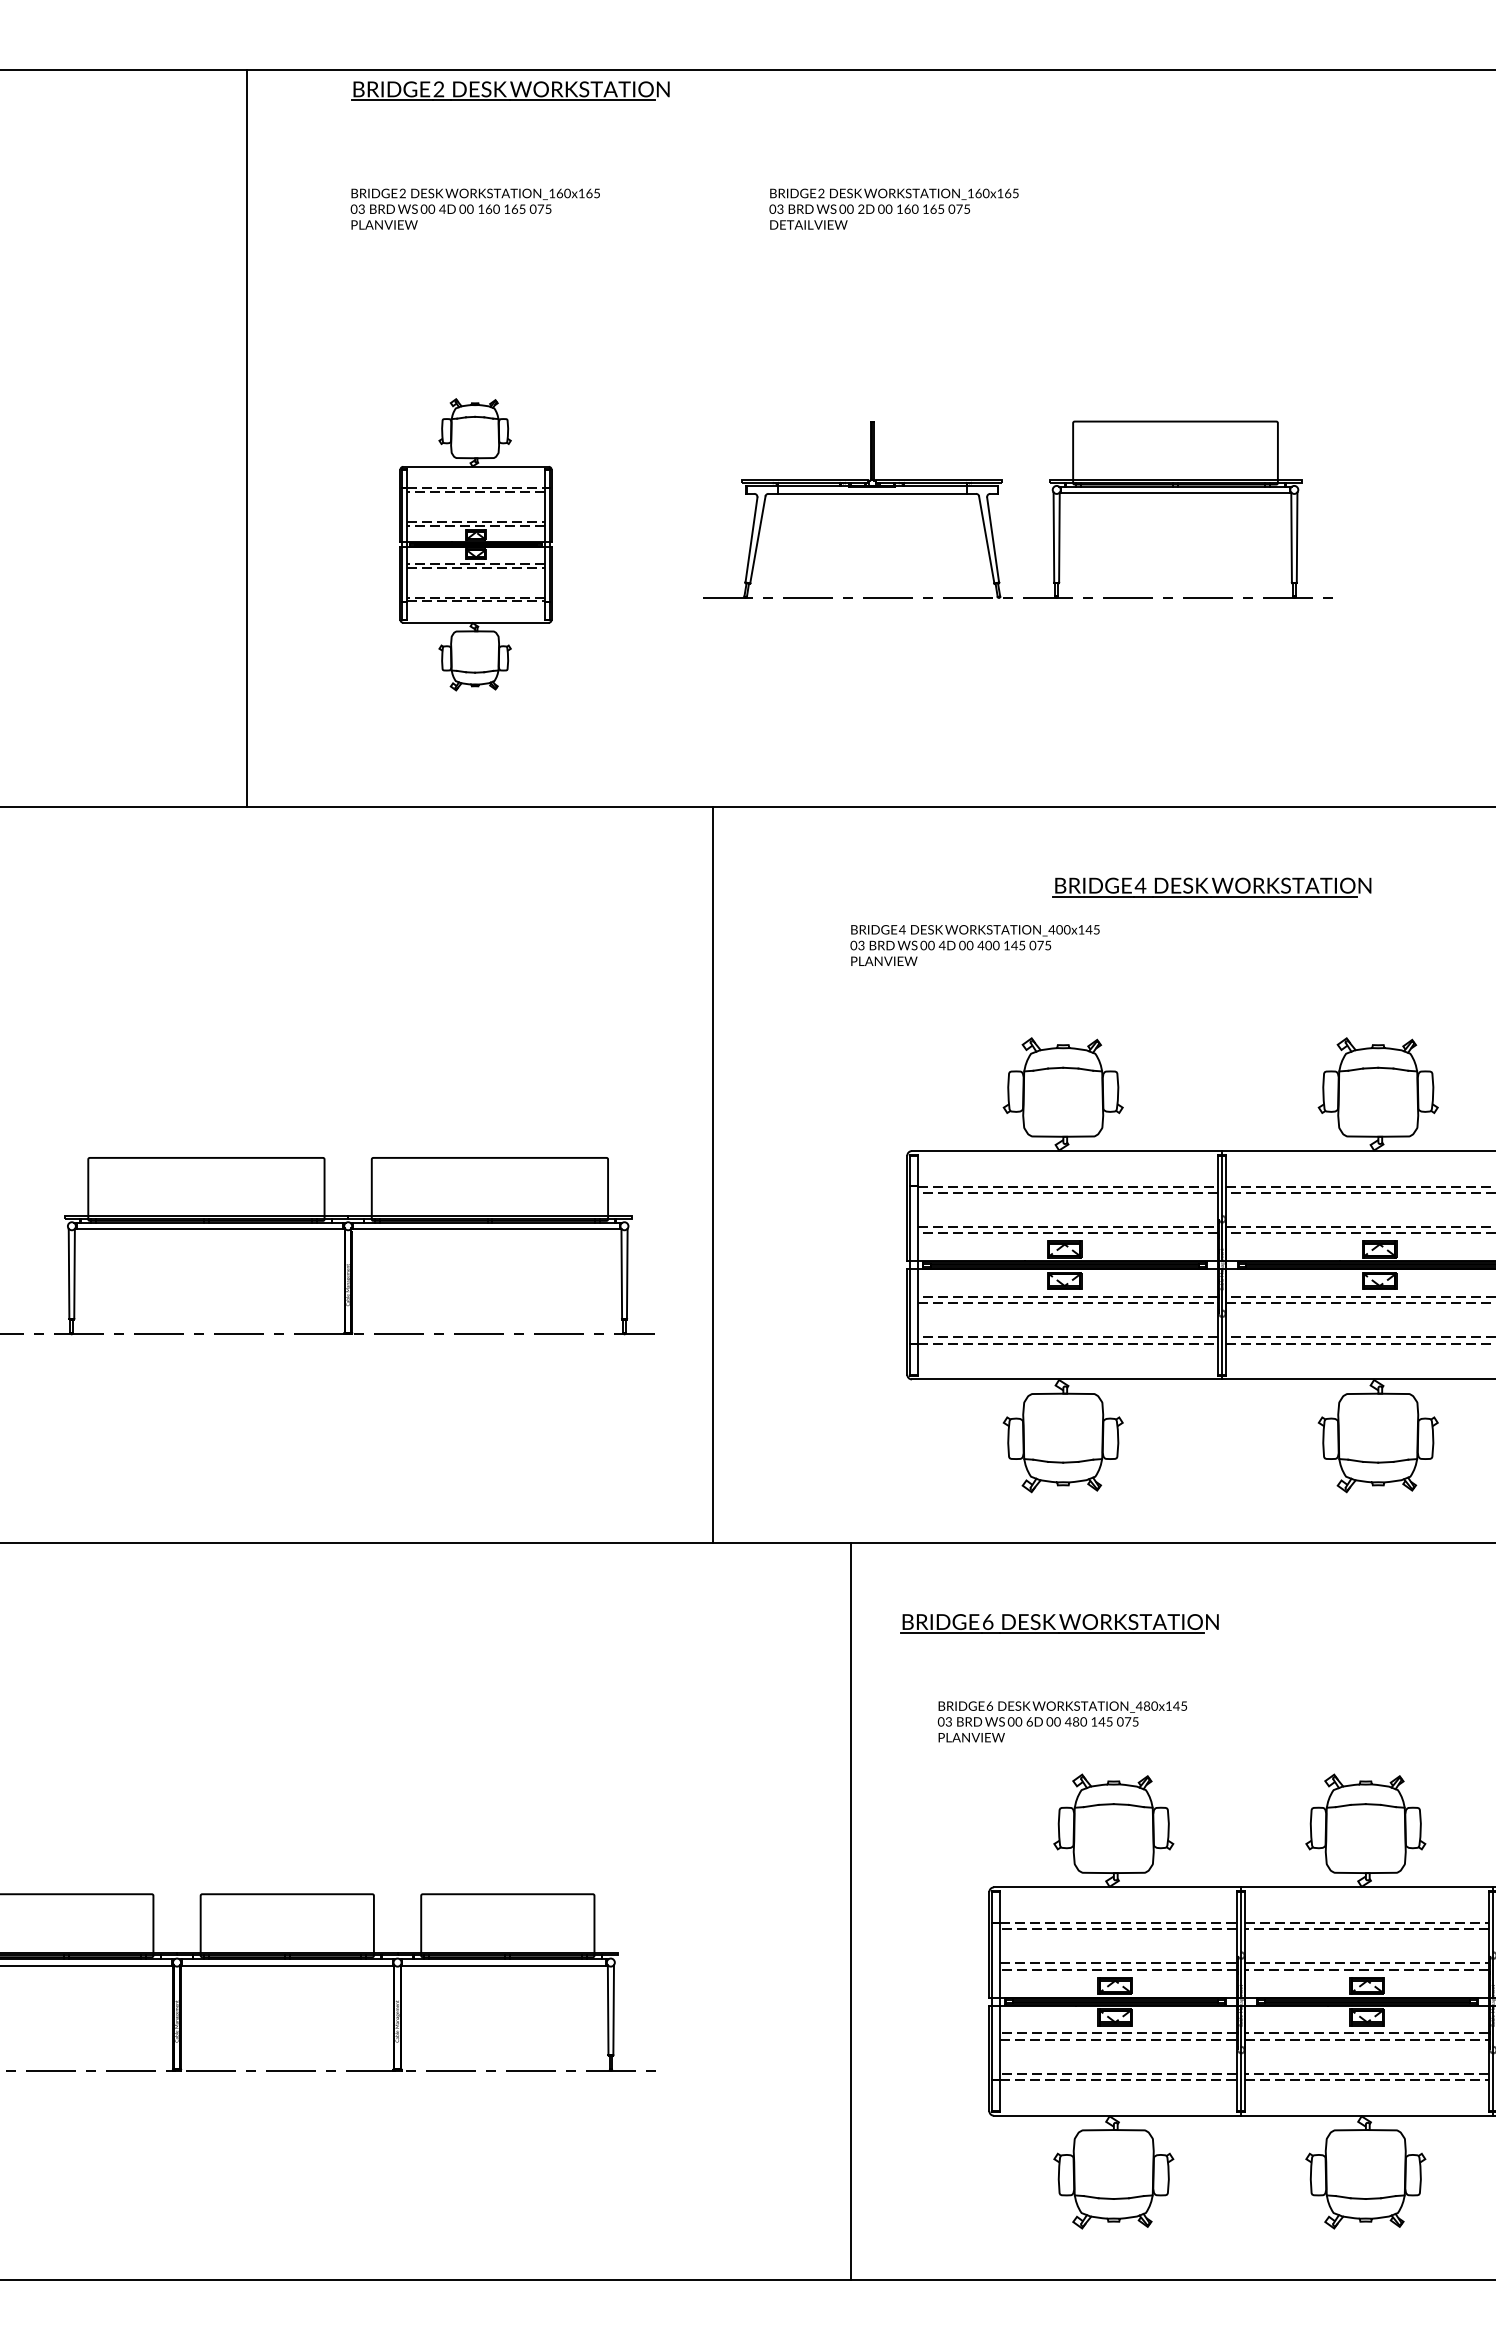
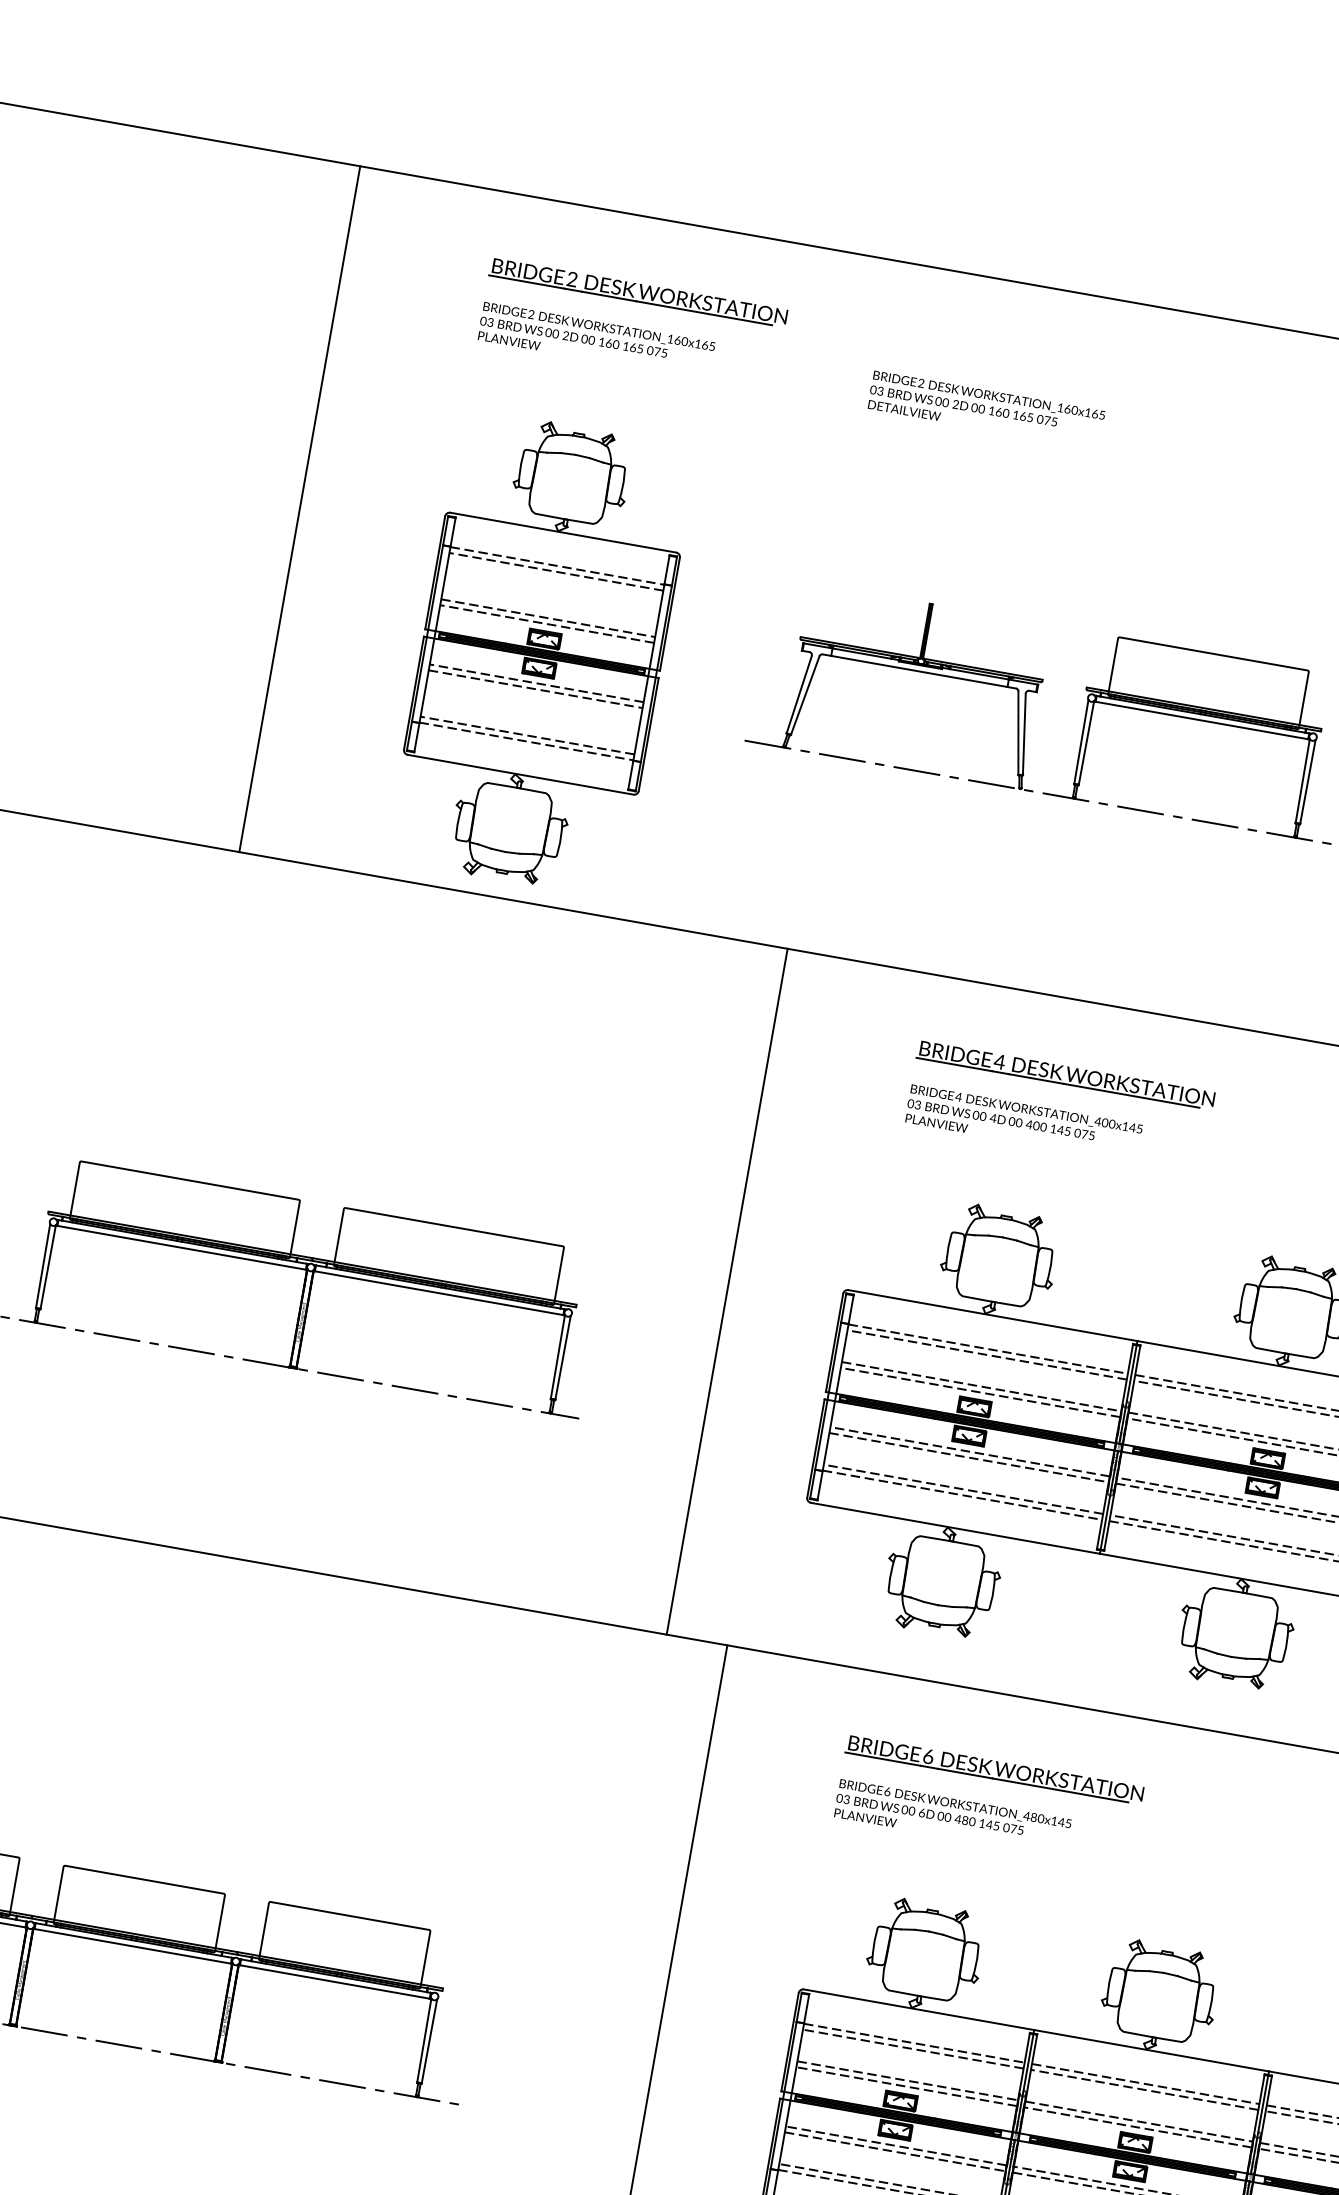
part: (510, 90) -> (638, 292), moved
text: (442, 208) -> (565, 335), 4D -> 2D
line: (247, 438) -> (299, 509), moved
part: (475, 544) -> (541, 653), size x1.67
part: (1211, 887) -> (1065, 1075), moved
text: (974, 945) -> (1023, 1123), moved
line: (713, 1174) -> (727, 1291), moved
part: (1059, 1623) -> (994, 1769), moved
text: (1062, 1721) -> (952, 1817), moved

